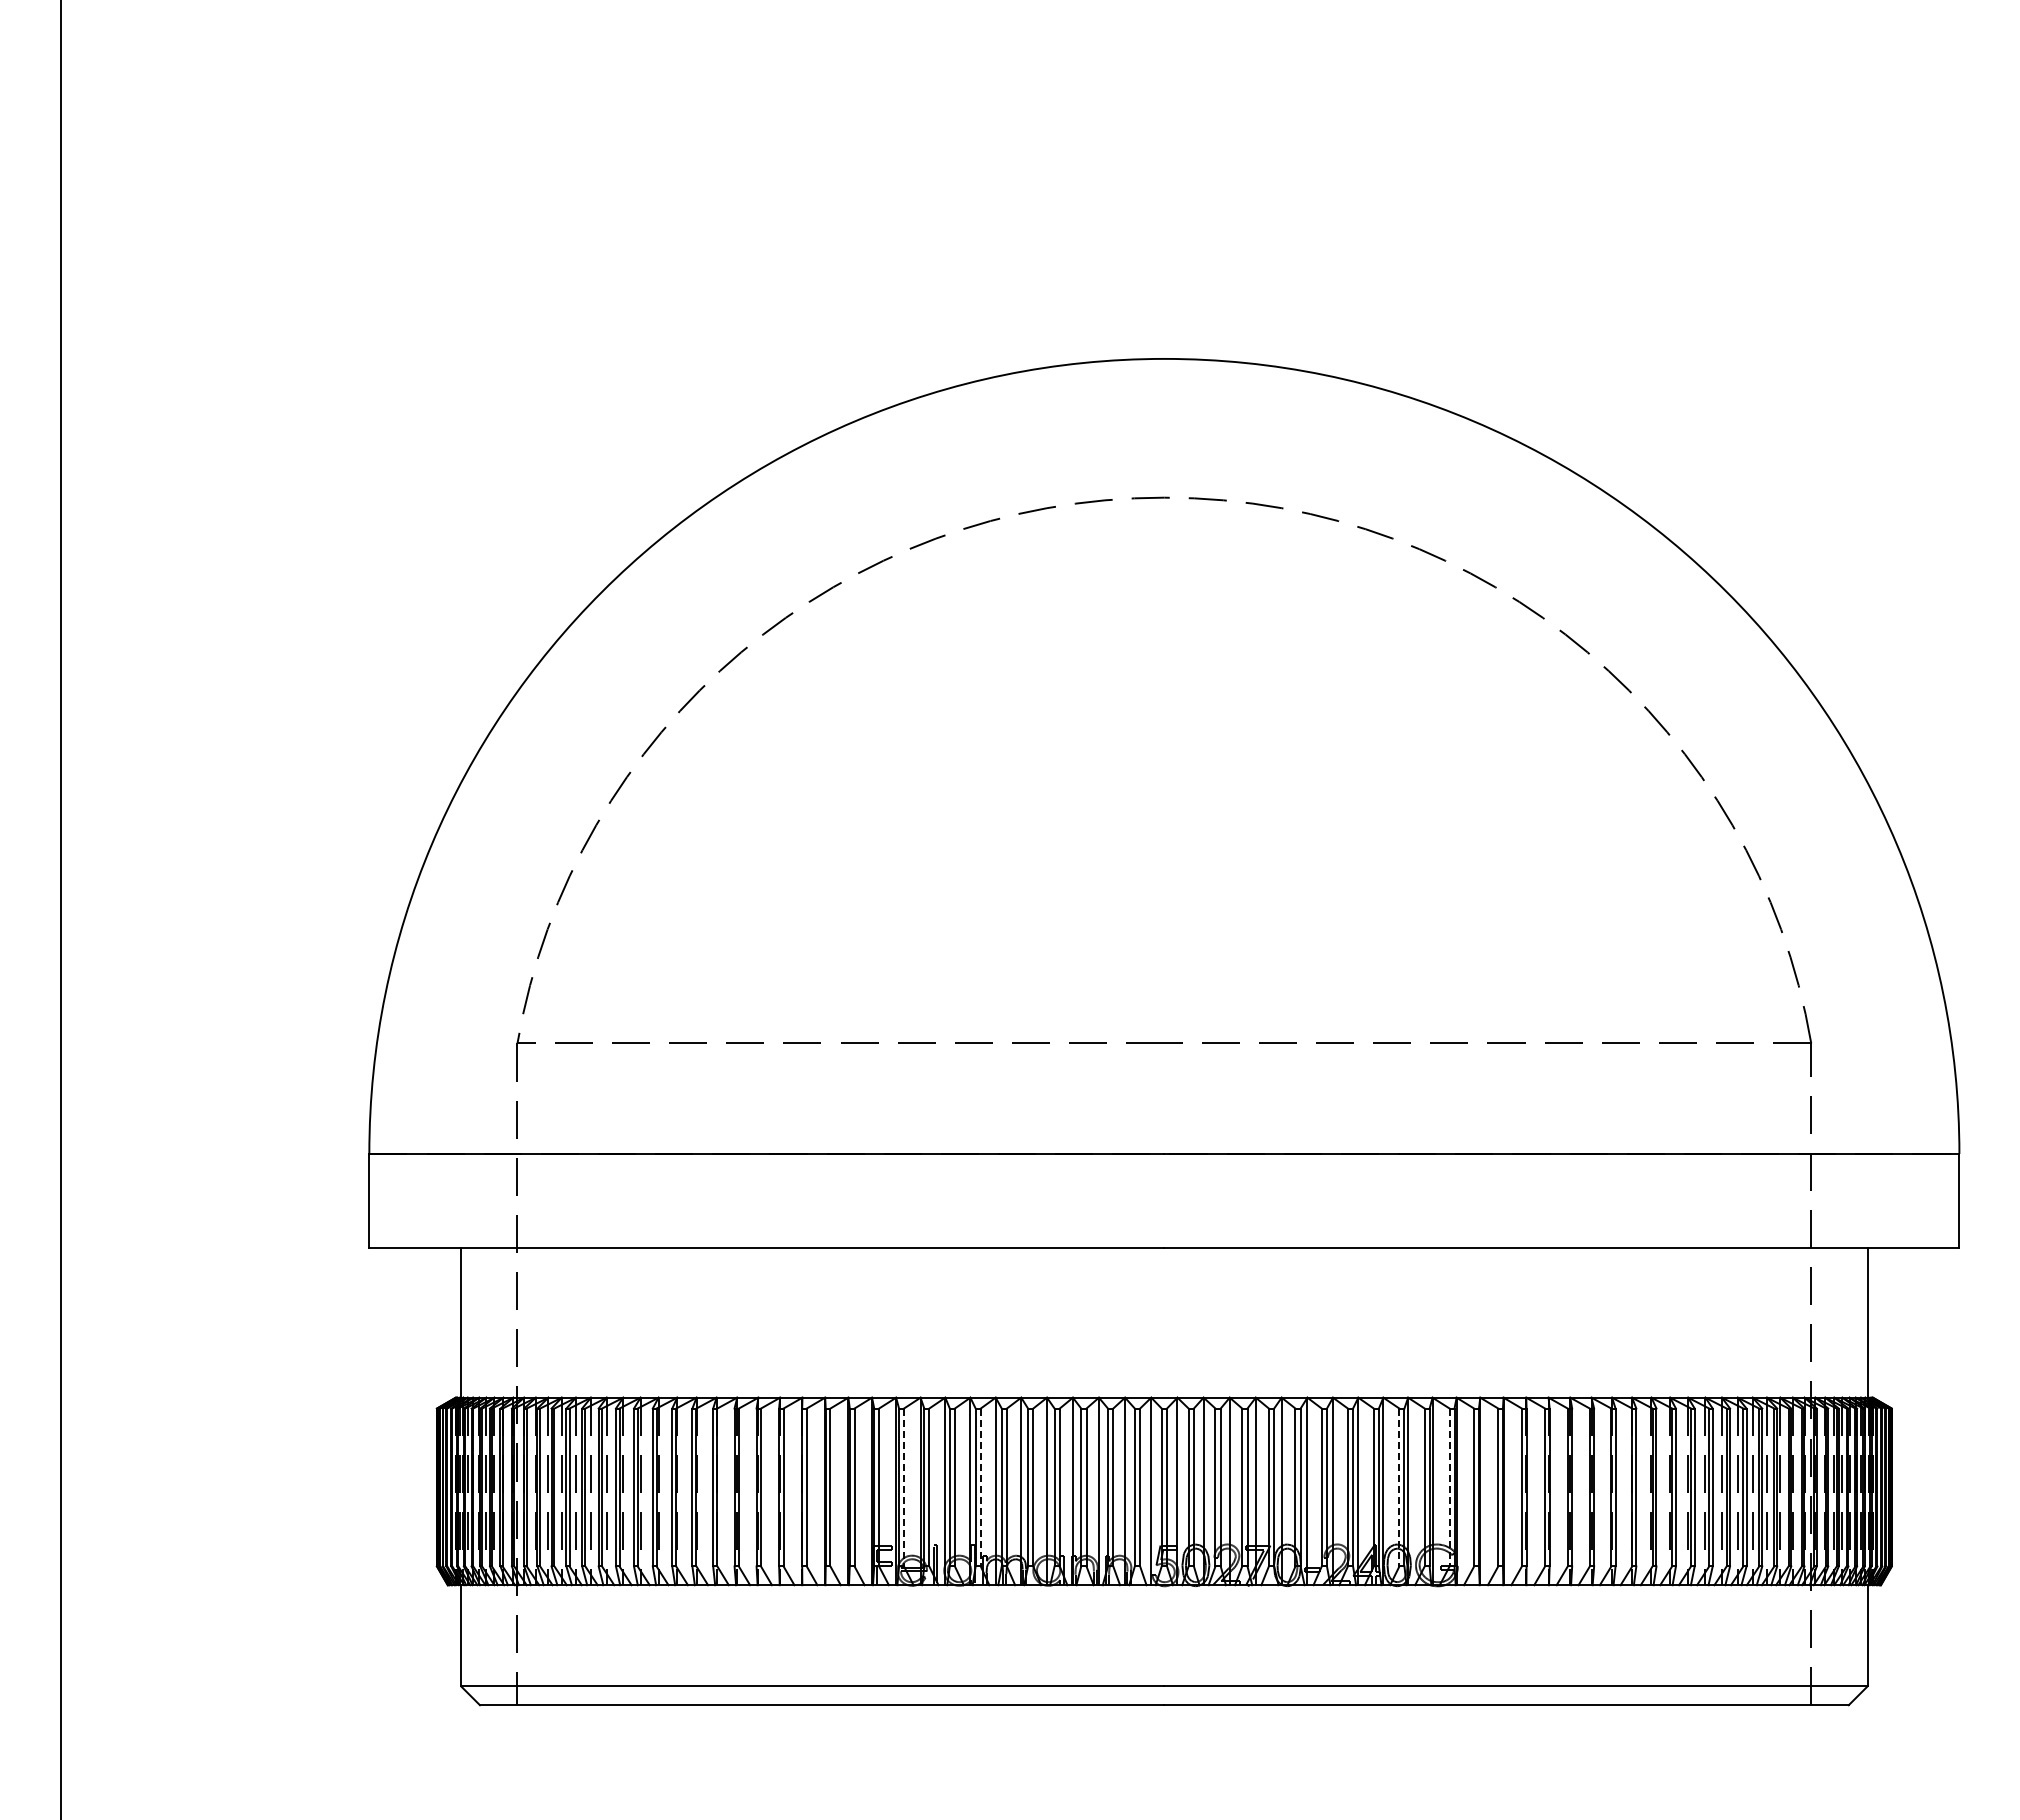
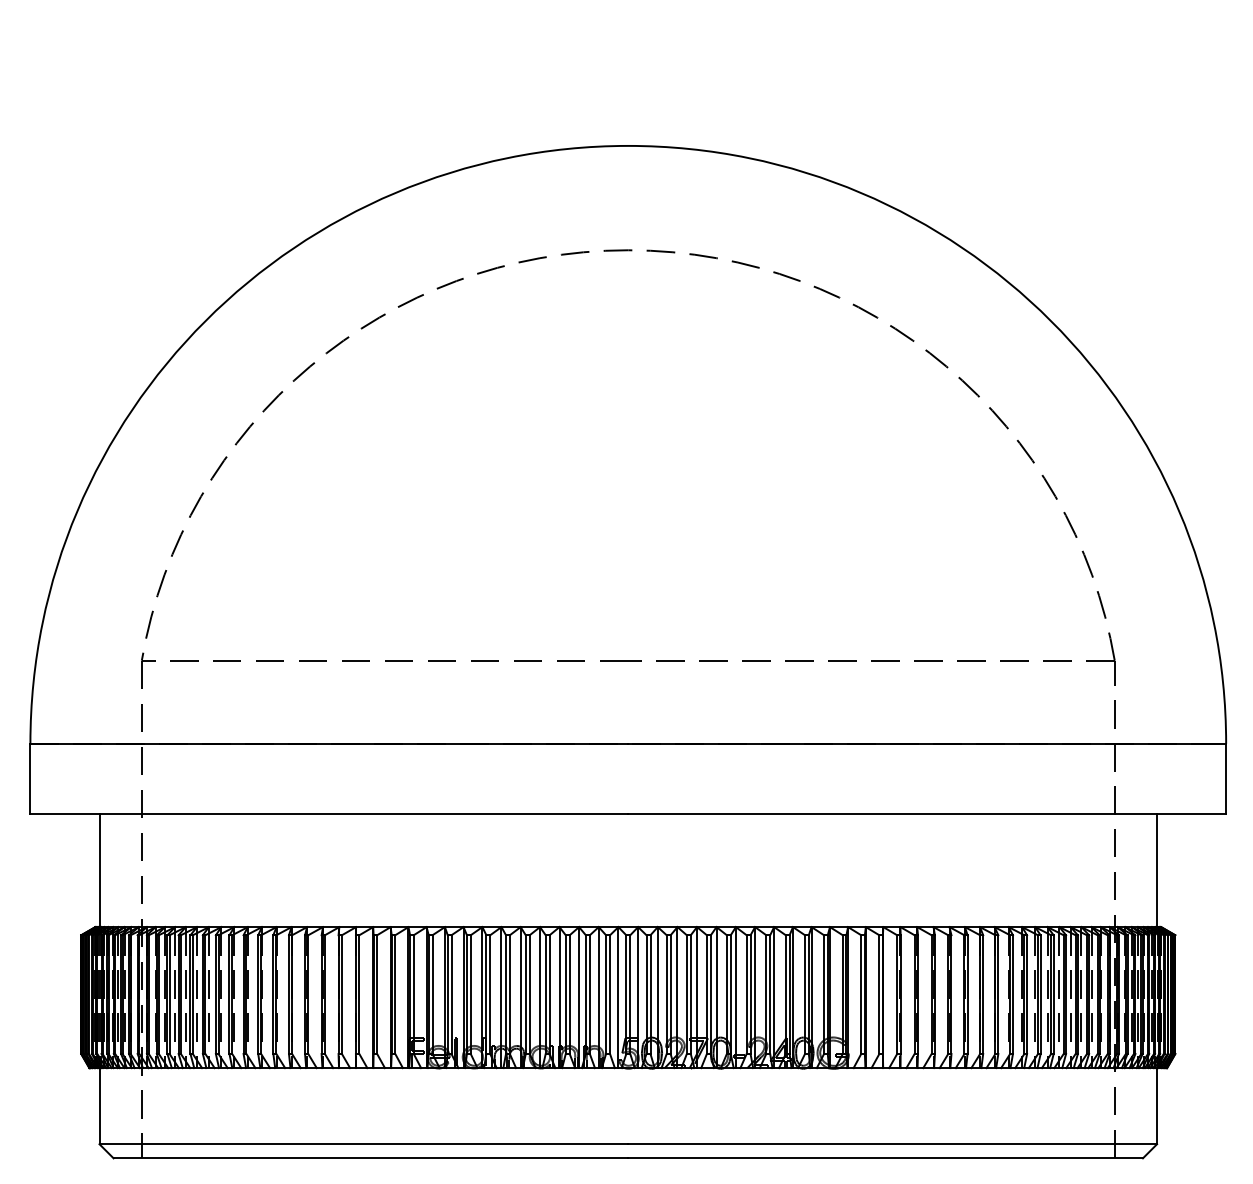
line: (904, 1487) -> (432, 994), dashed -> solid
line: (980, 1487) -> (490, 994), dashed -> solid
line: (1399, 1487) -> (805, 994), dashed -> solid
line: (1449, 1487) -> (842, 994), dashed -> solid

